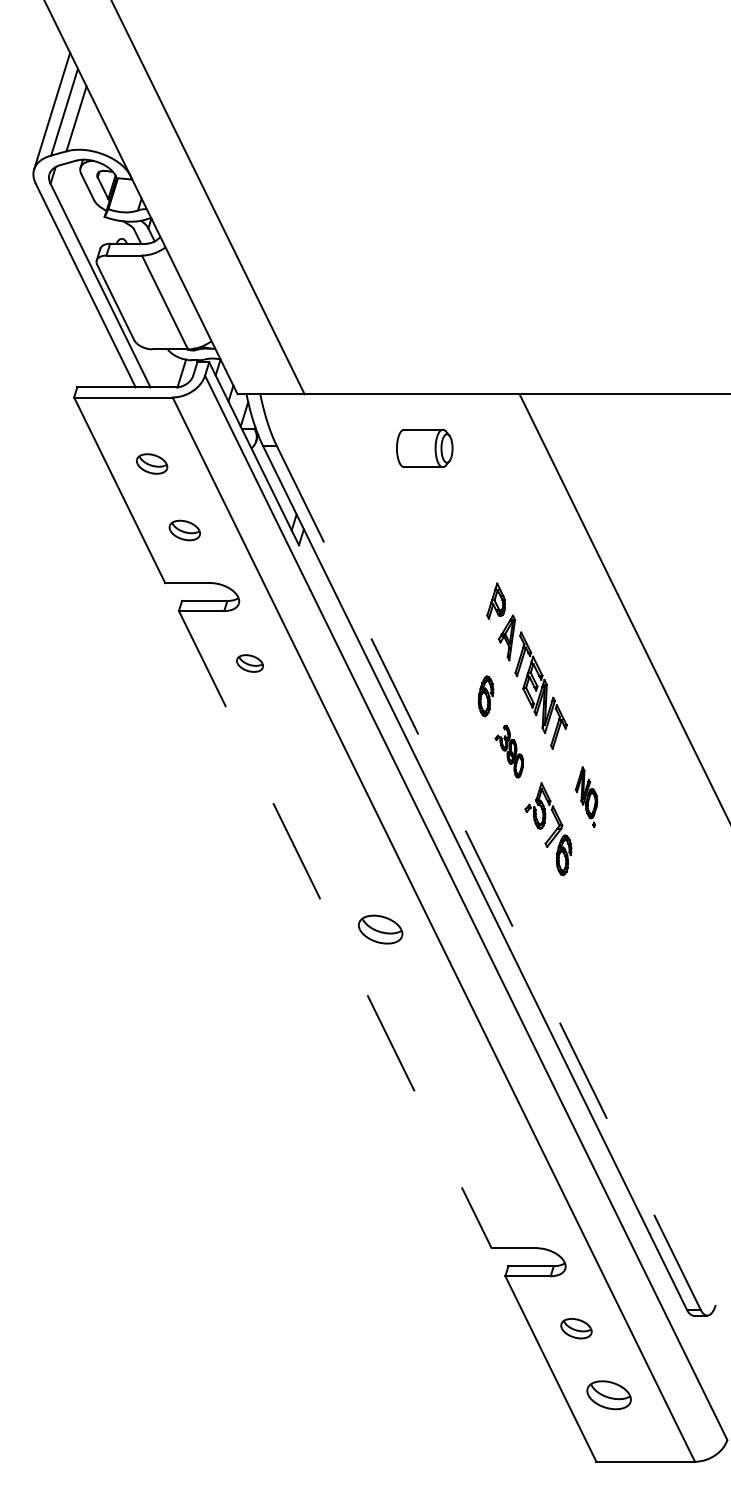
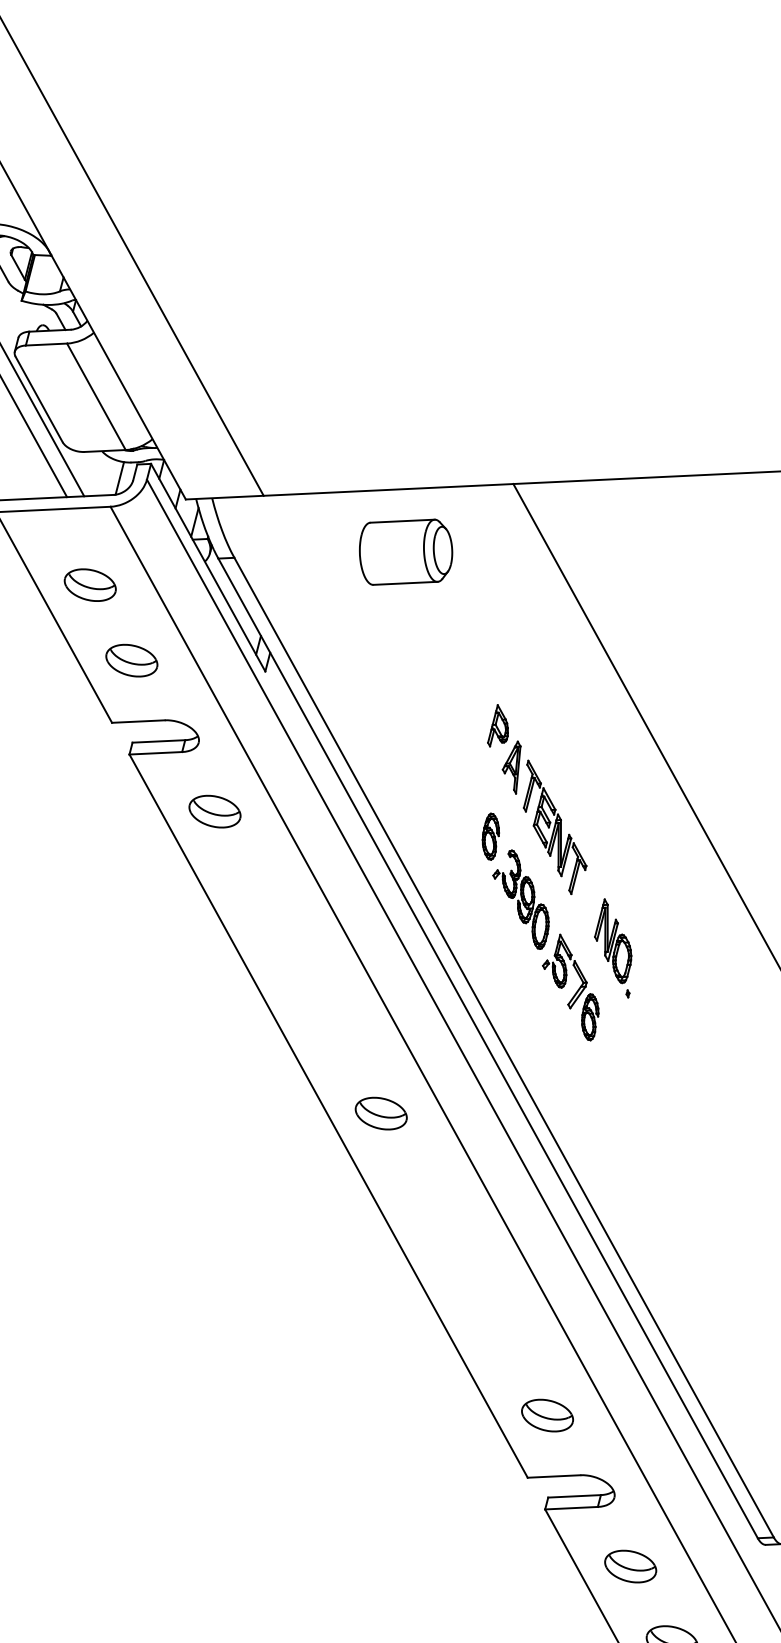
part: (424, 448) -> (405, 552), size x1.43
part: (151, 463) -> (89, 584), size x1.43
part: (184, 530) -> (131, 660), size x1.43
part: (249, 663) -> (214, 811), size x1.67
part: (509, 751) -> (521, 899), size x1.67
part: (586, 796) -> (613, 947), size x1.43
line: (488, 877) -> (503, 1047), dashed -> solid
line: (335, 929) -> (328, 1115), dashed -> solid
part: (510, 1195) -> (546, 1415), added
part: (576, 1328) -> (630, 1566), size x1.43

